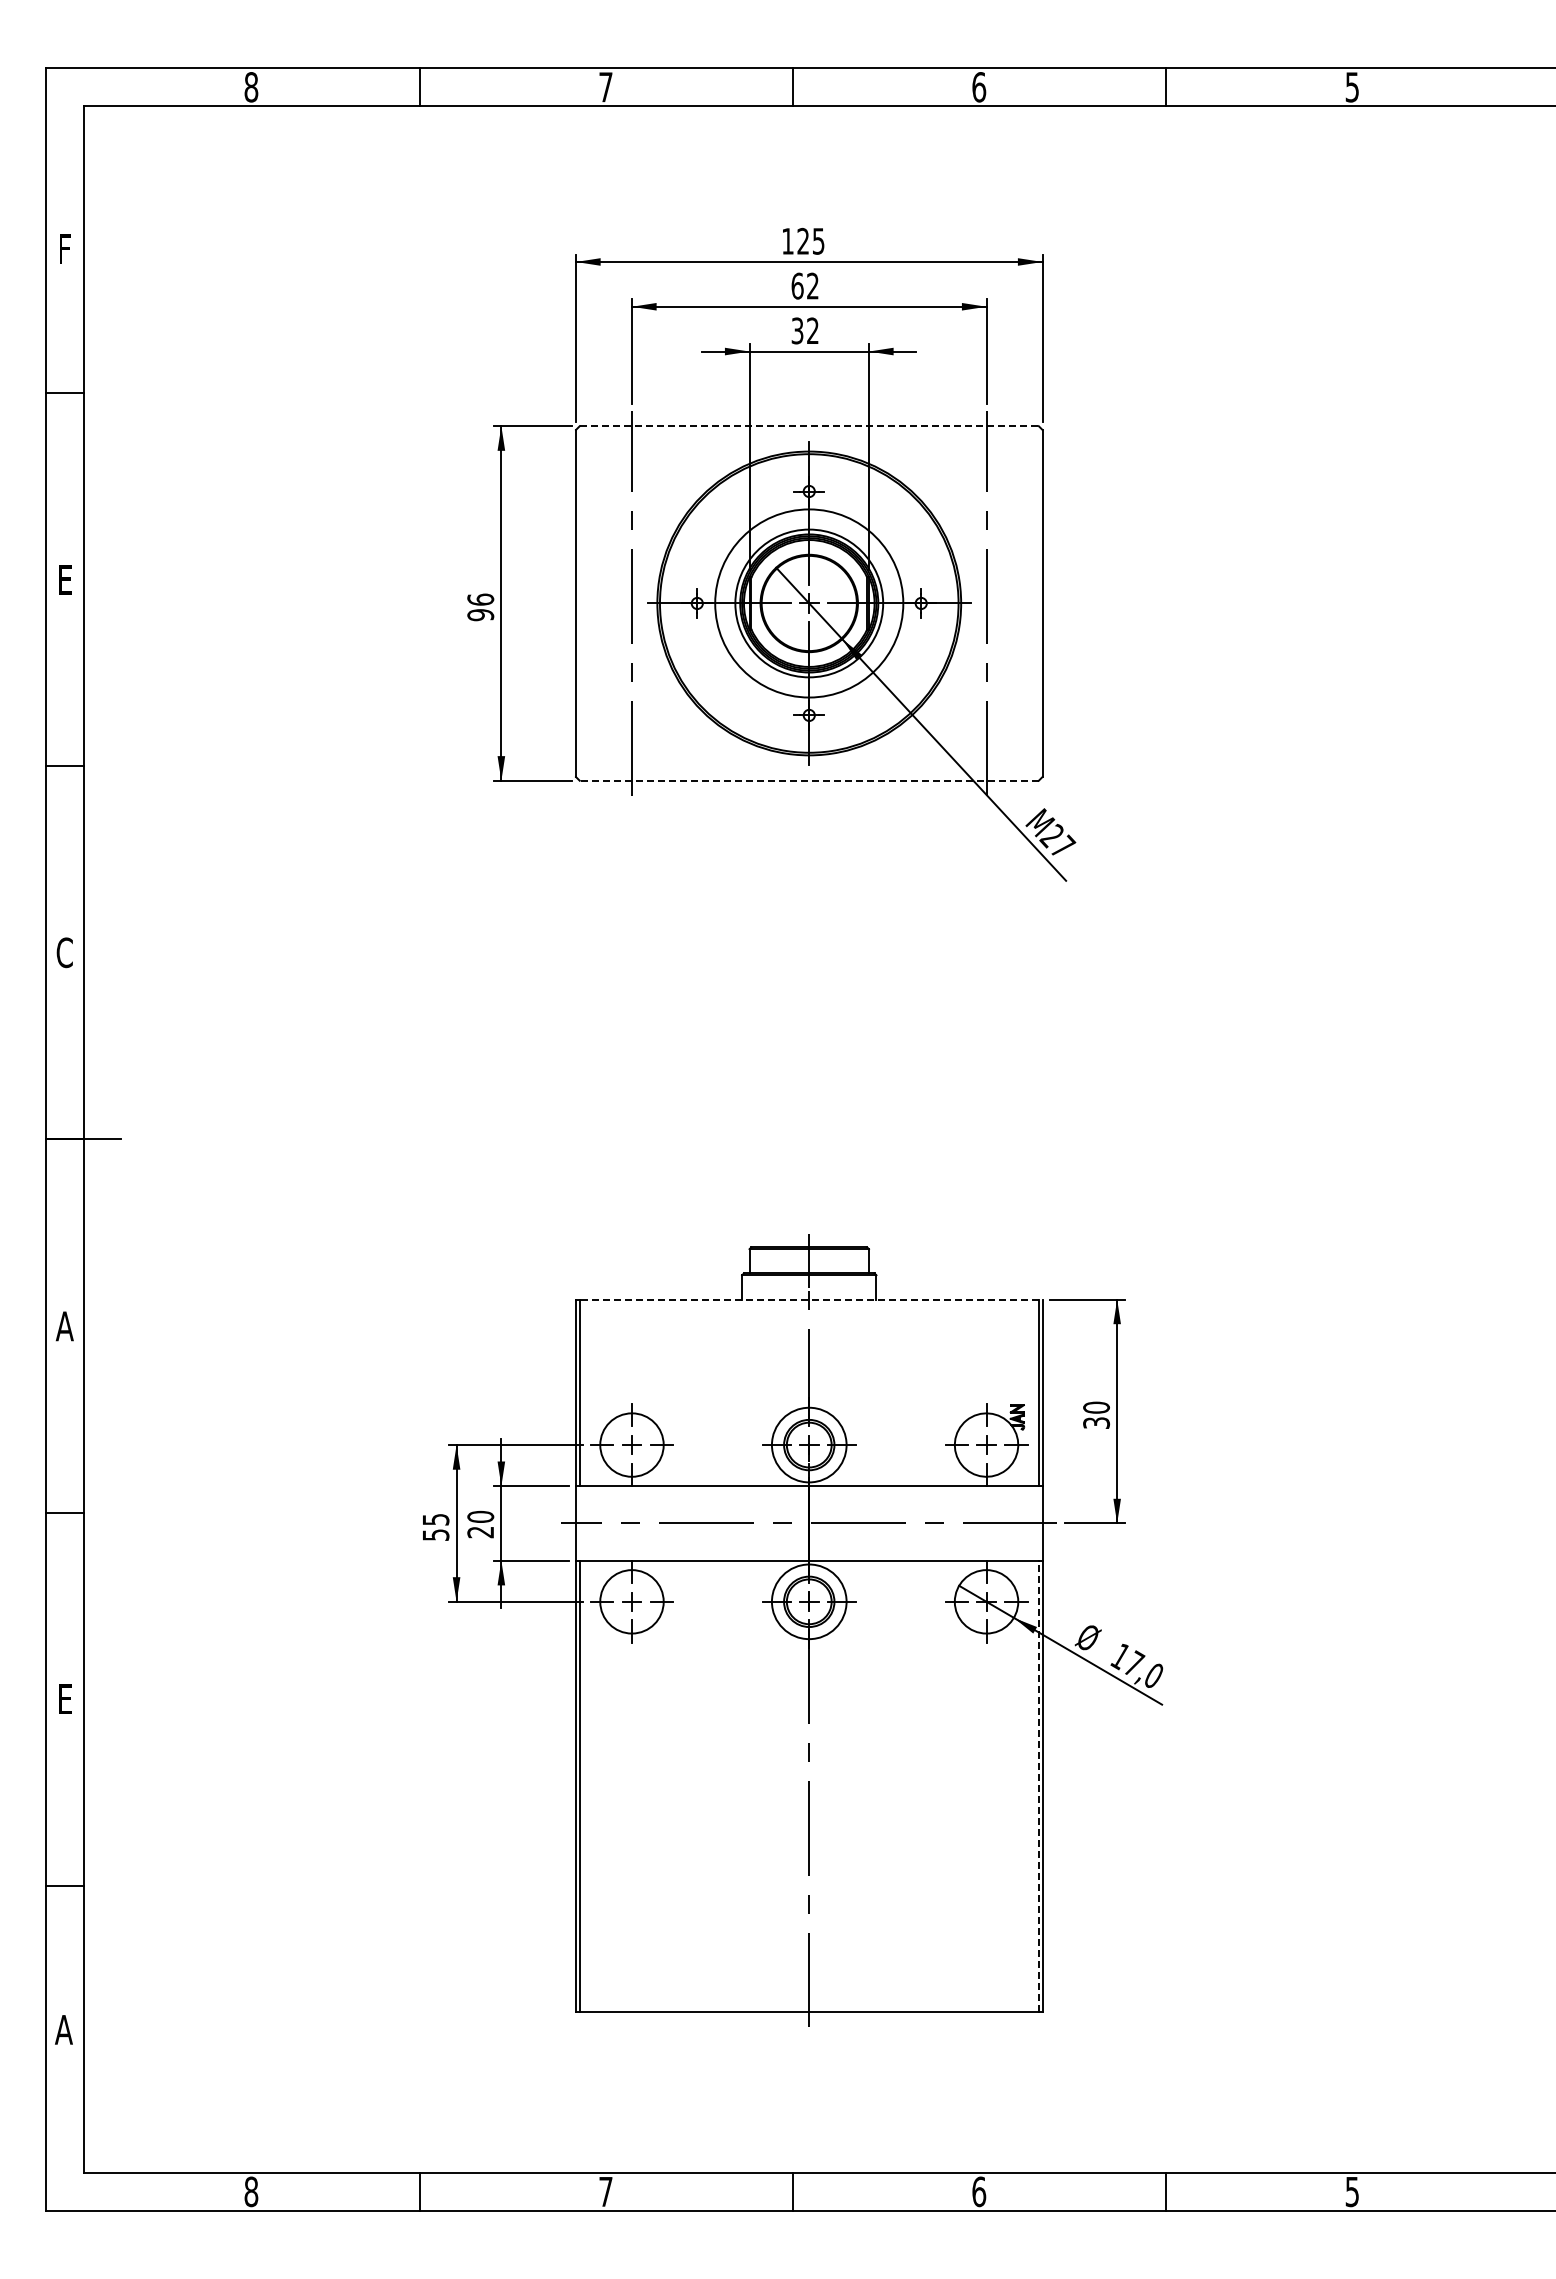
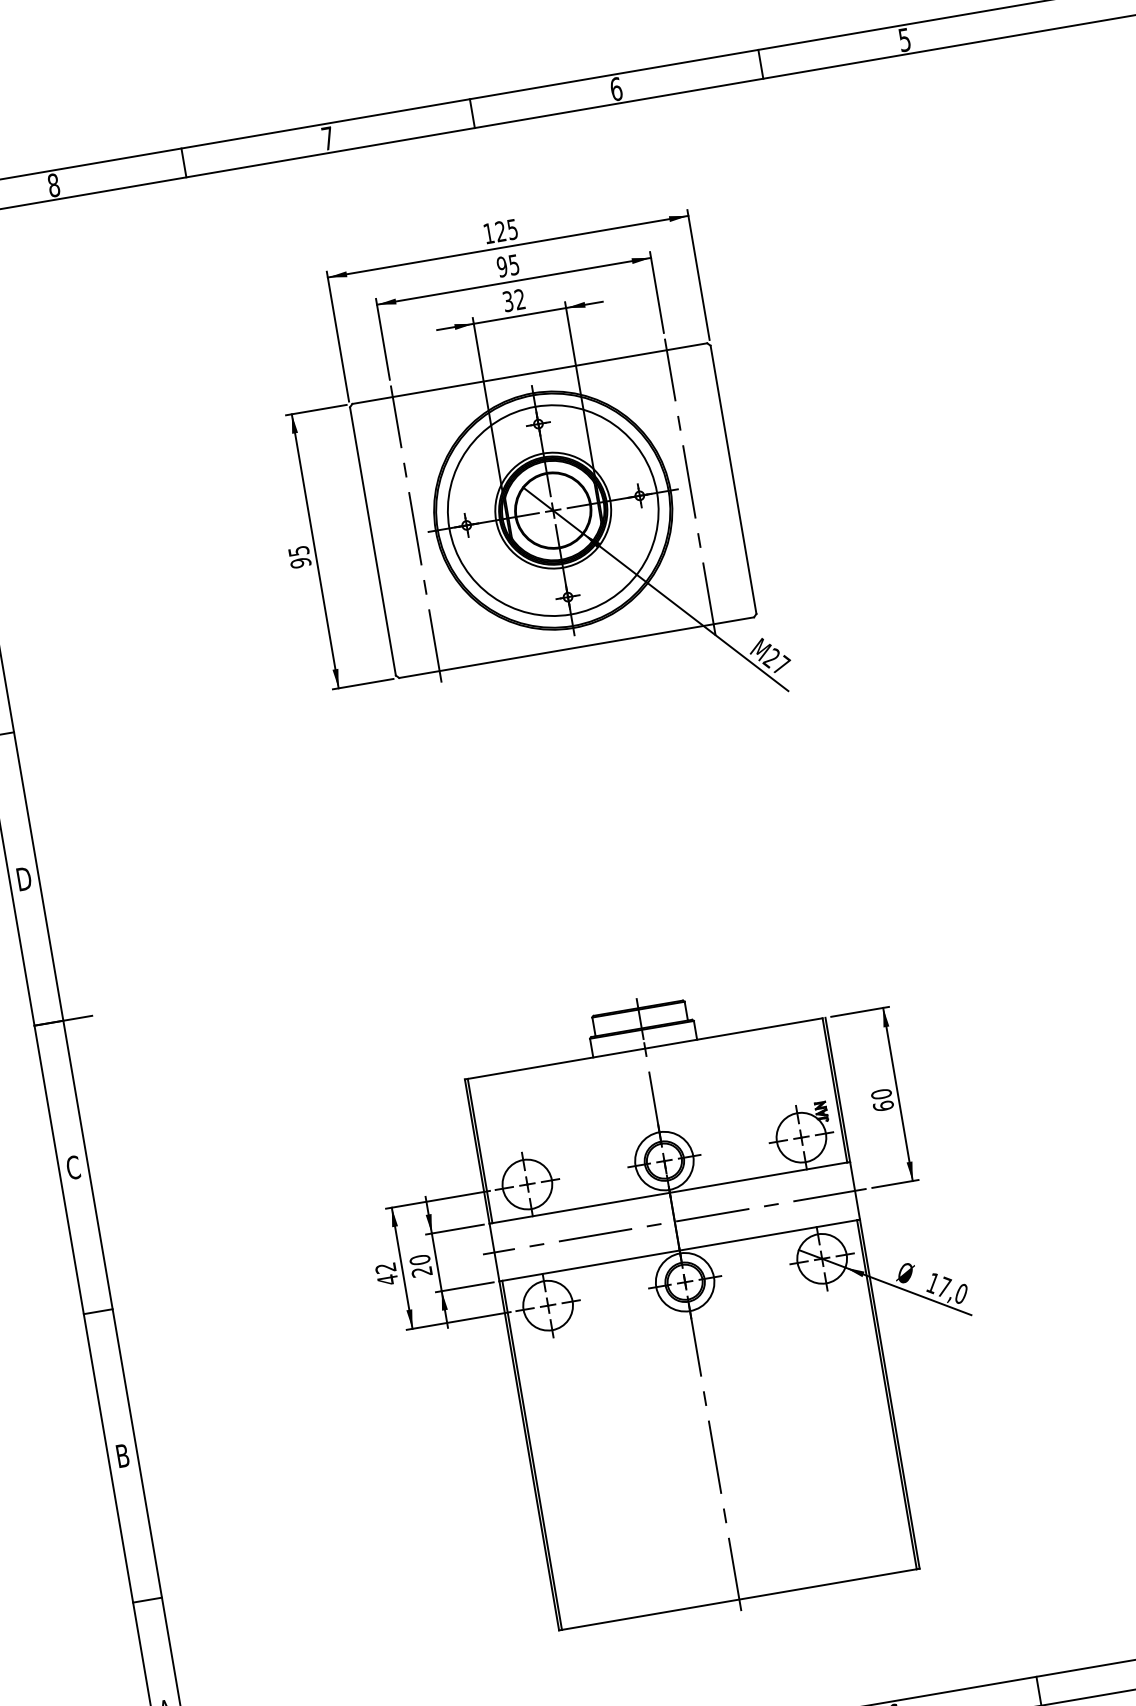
text: (804, 285) -> (507, 265), 62 -> 95
line: (809, 426) -> (530, 373), dashed -> solid
text: (480, 599) -> (298, 551), 96 -> 95
circle: (808, 603) -> (552, 510), size x1.43
line: (809, 780) -> (576, 647), dashed -> solid
text: (64, 952) -> (23, 878), C -> D
line: (809, 1299) -> (645, 1048), dashed -> solid
text: (64, 1326) -> (73, 1167), A -> C
text: (1096, 1422) -> (883, 1105), 30 -> 60
text: (435, 1527) -> (386, 1274), 55 -> 42
text: (65, 1698) -> (123, 1455), E -> B
line: (1038, 1786) -> (886, 1394), dashed -> solid

